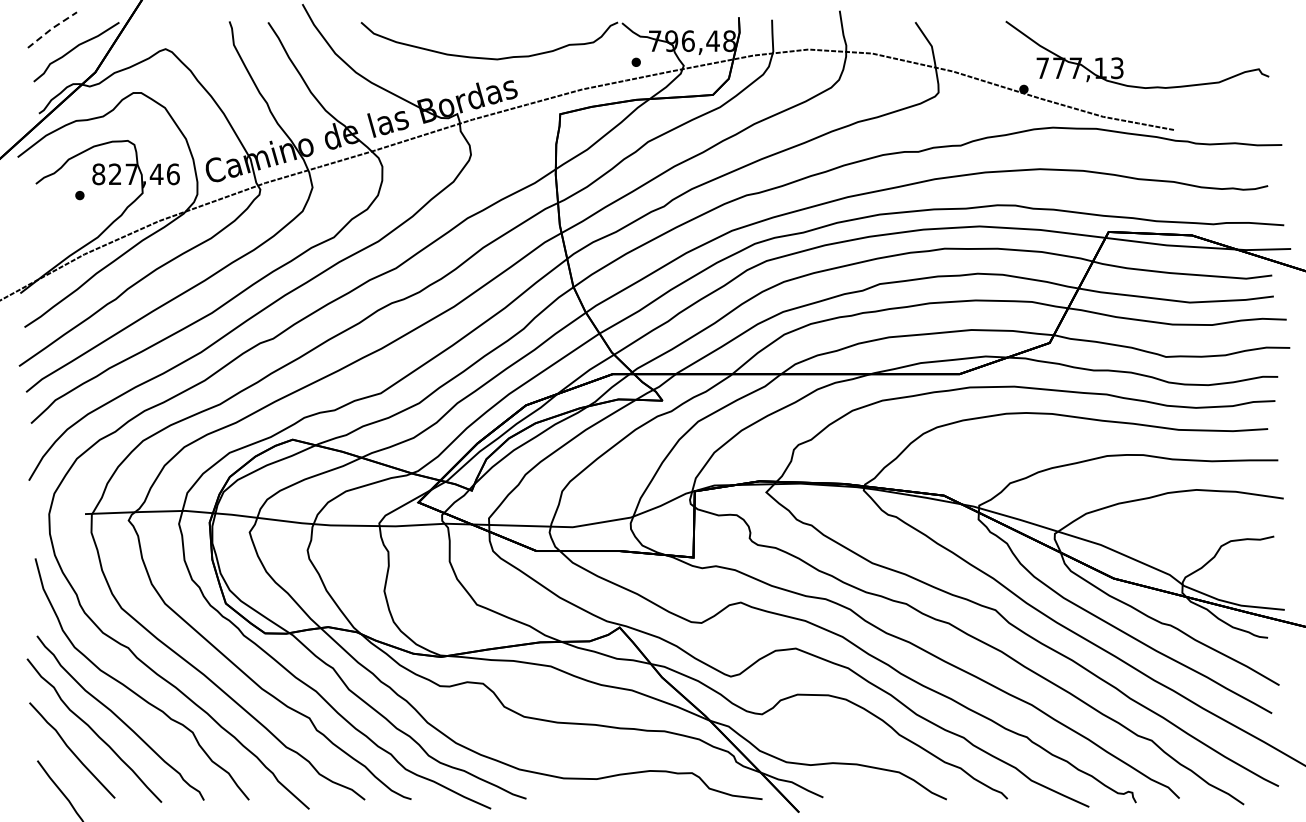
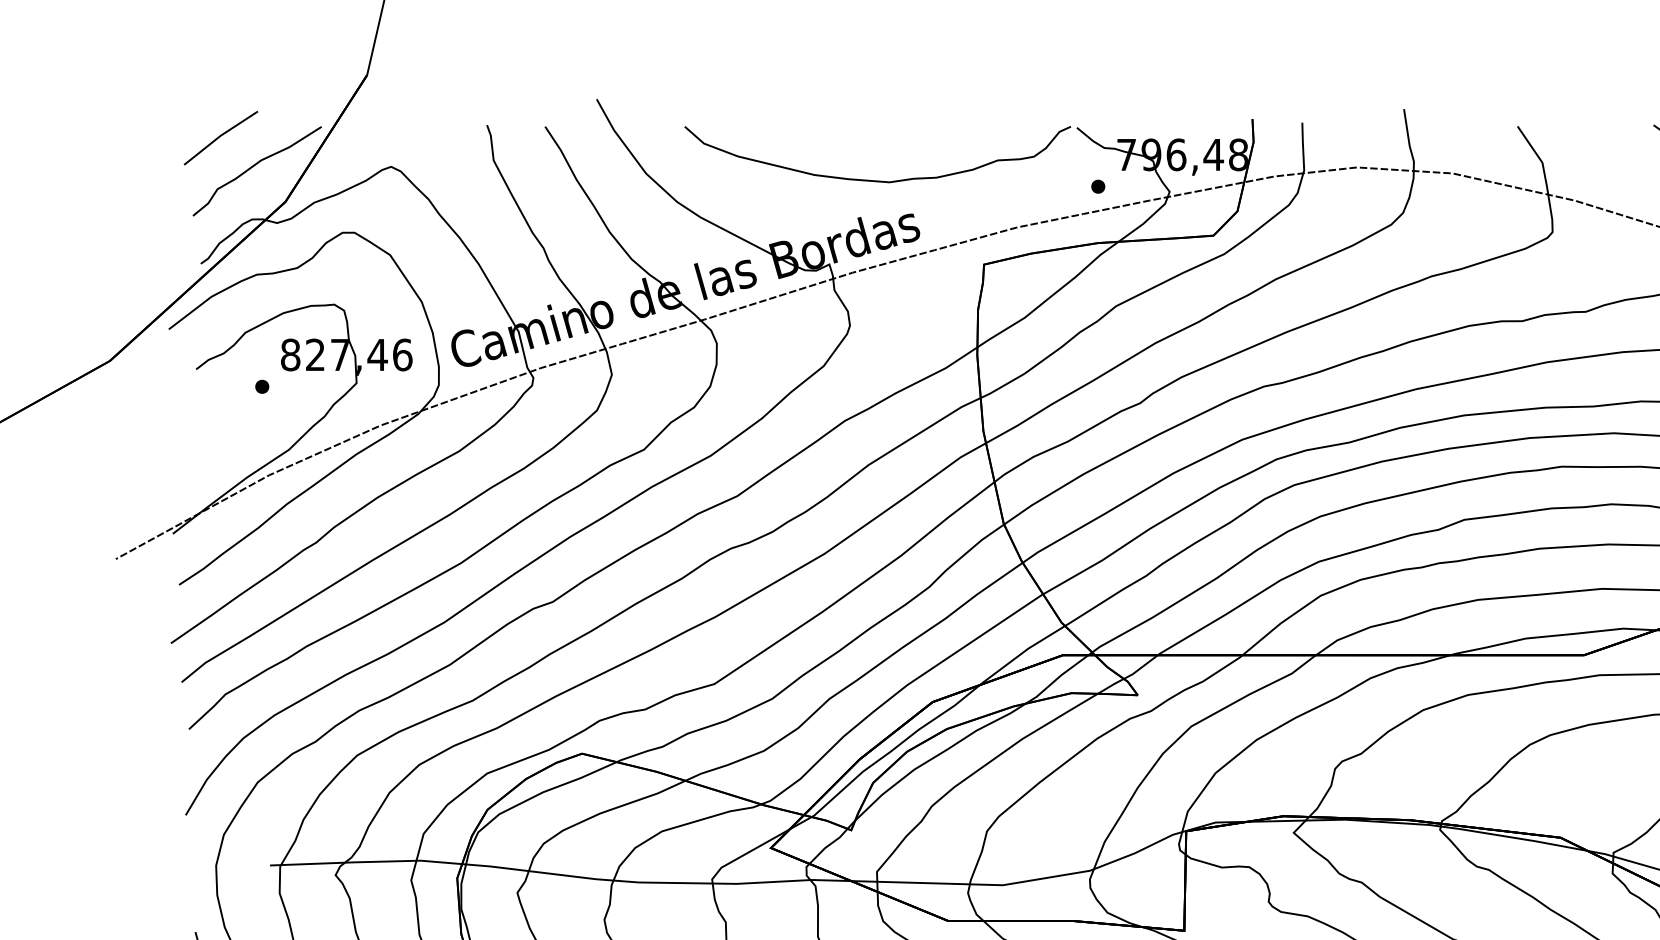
line: (52, 28) -> (221, 135), dashed -> solid

